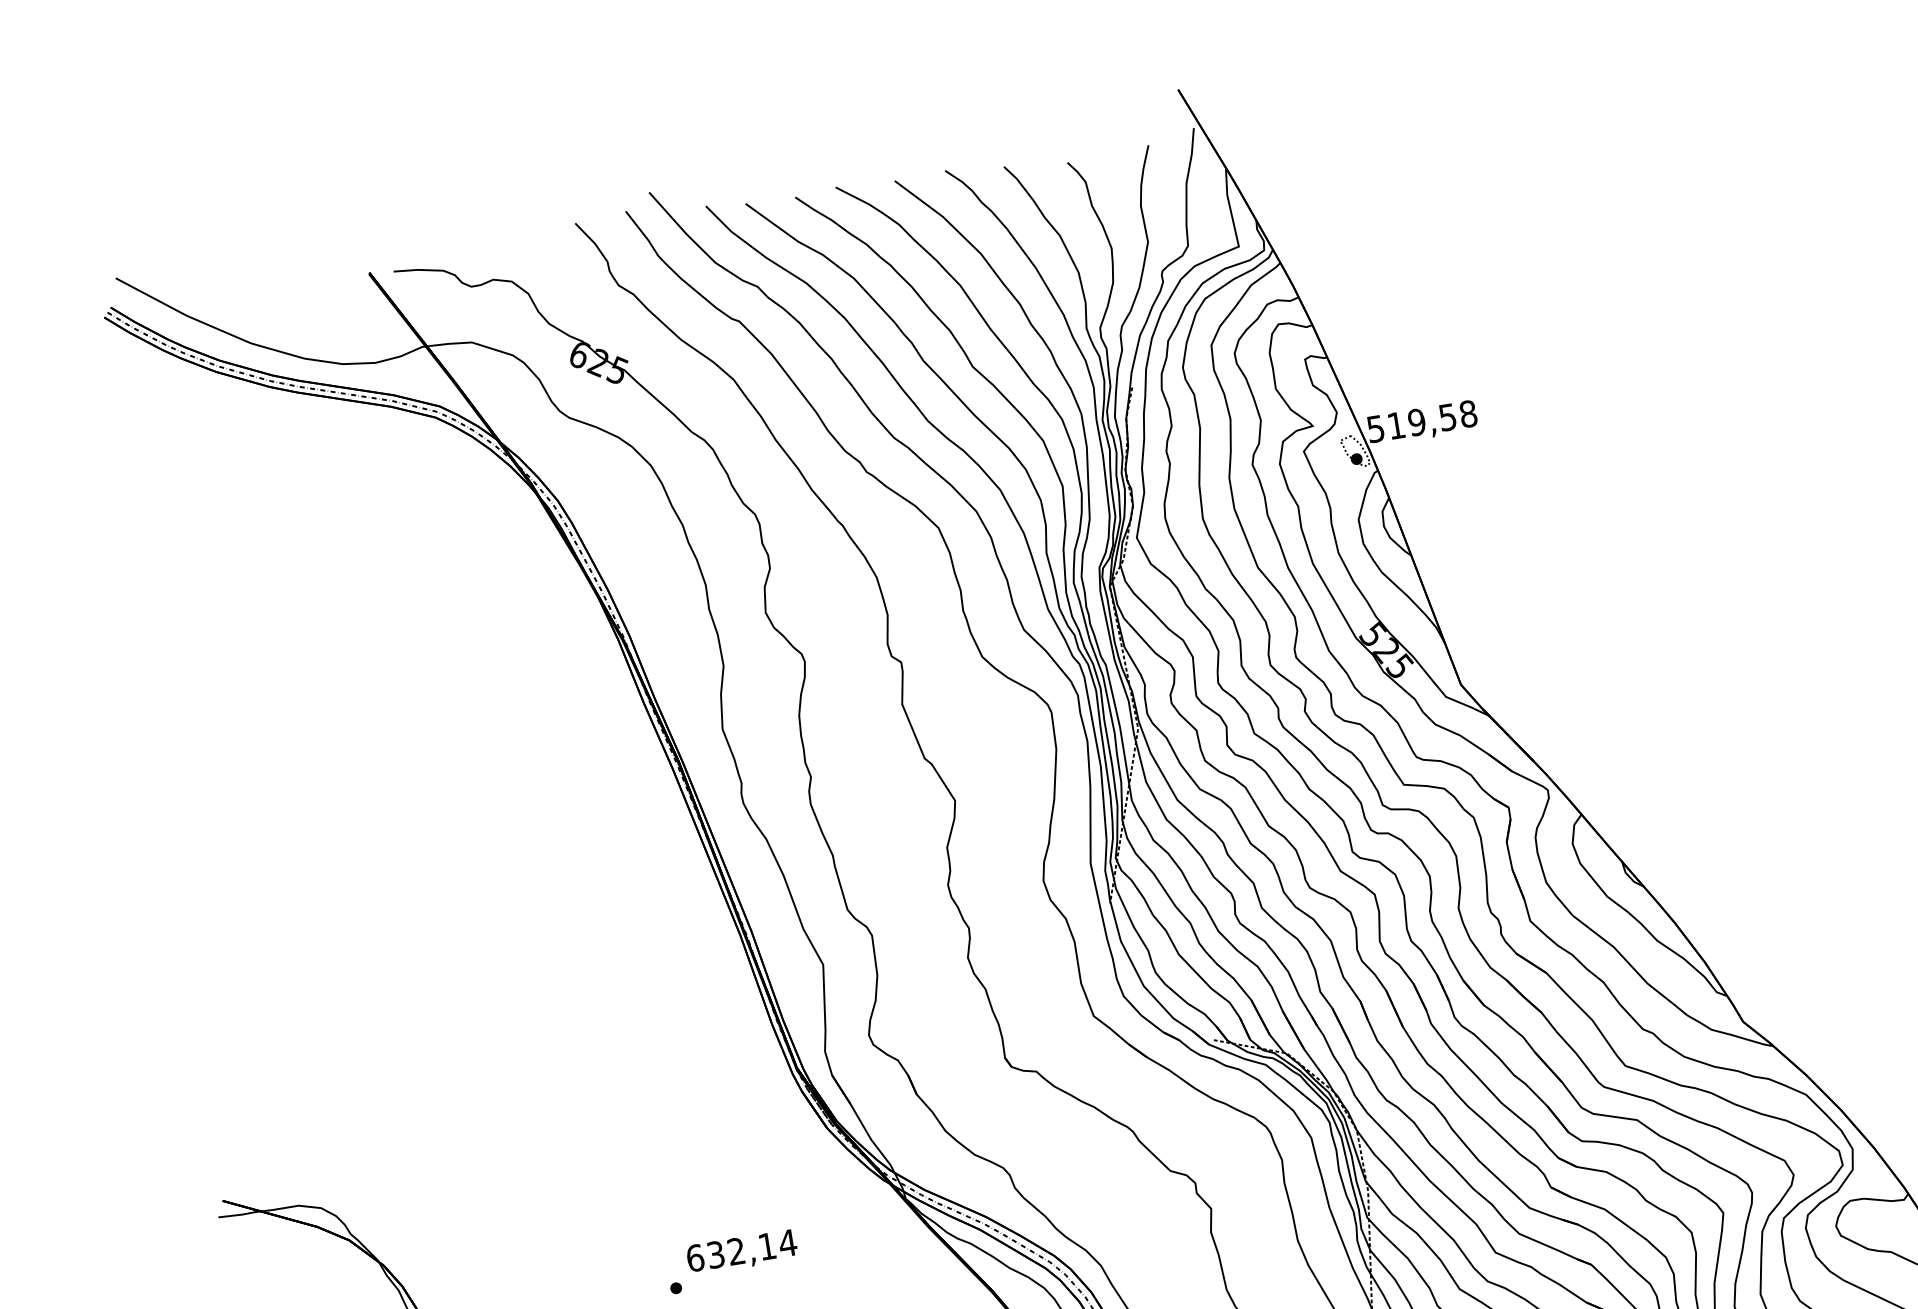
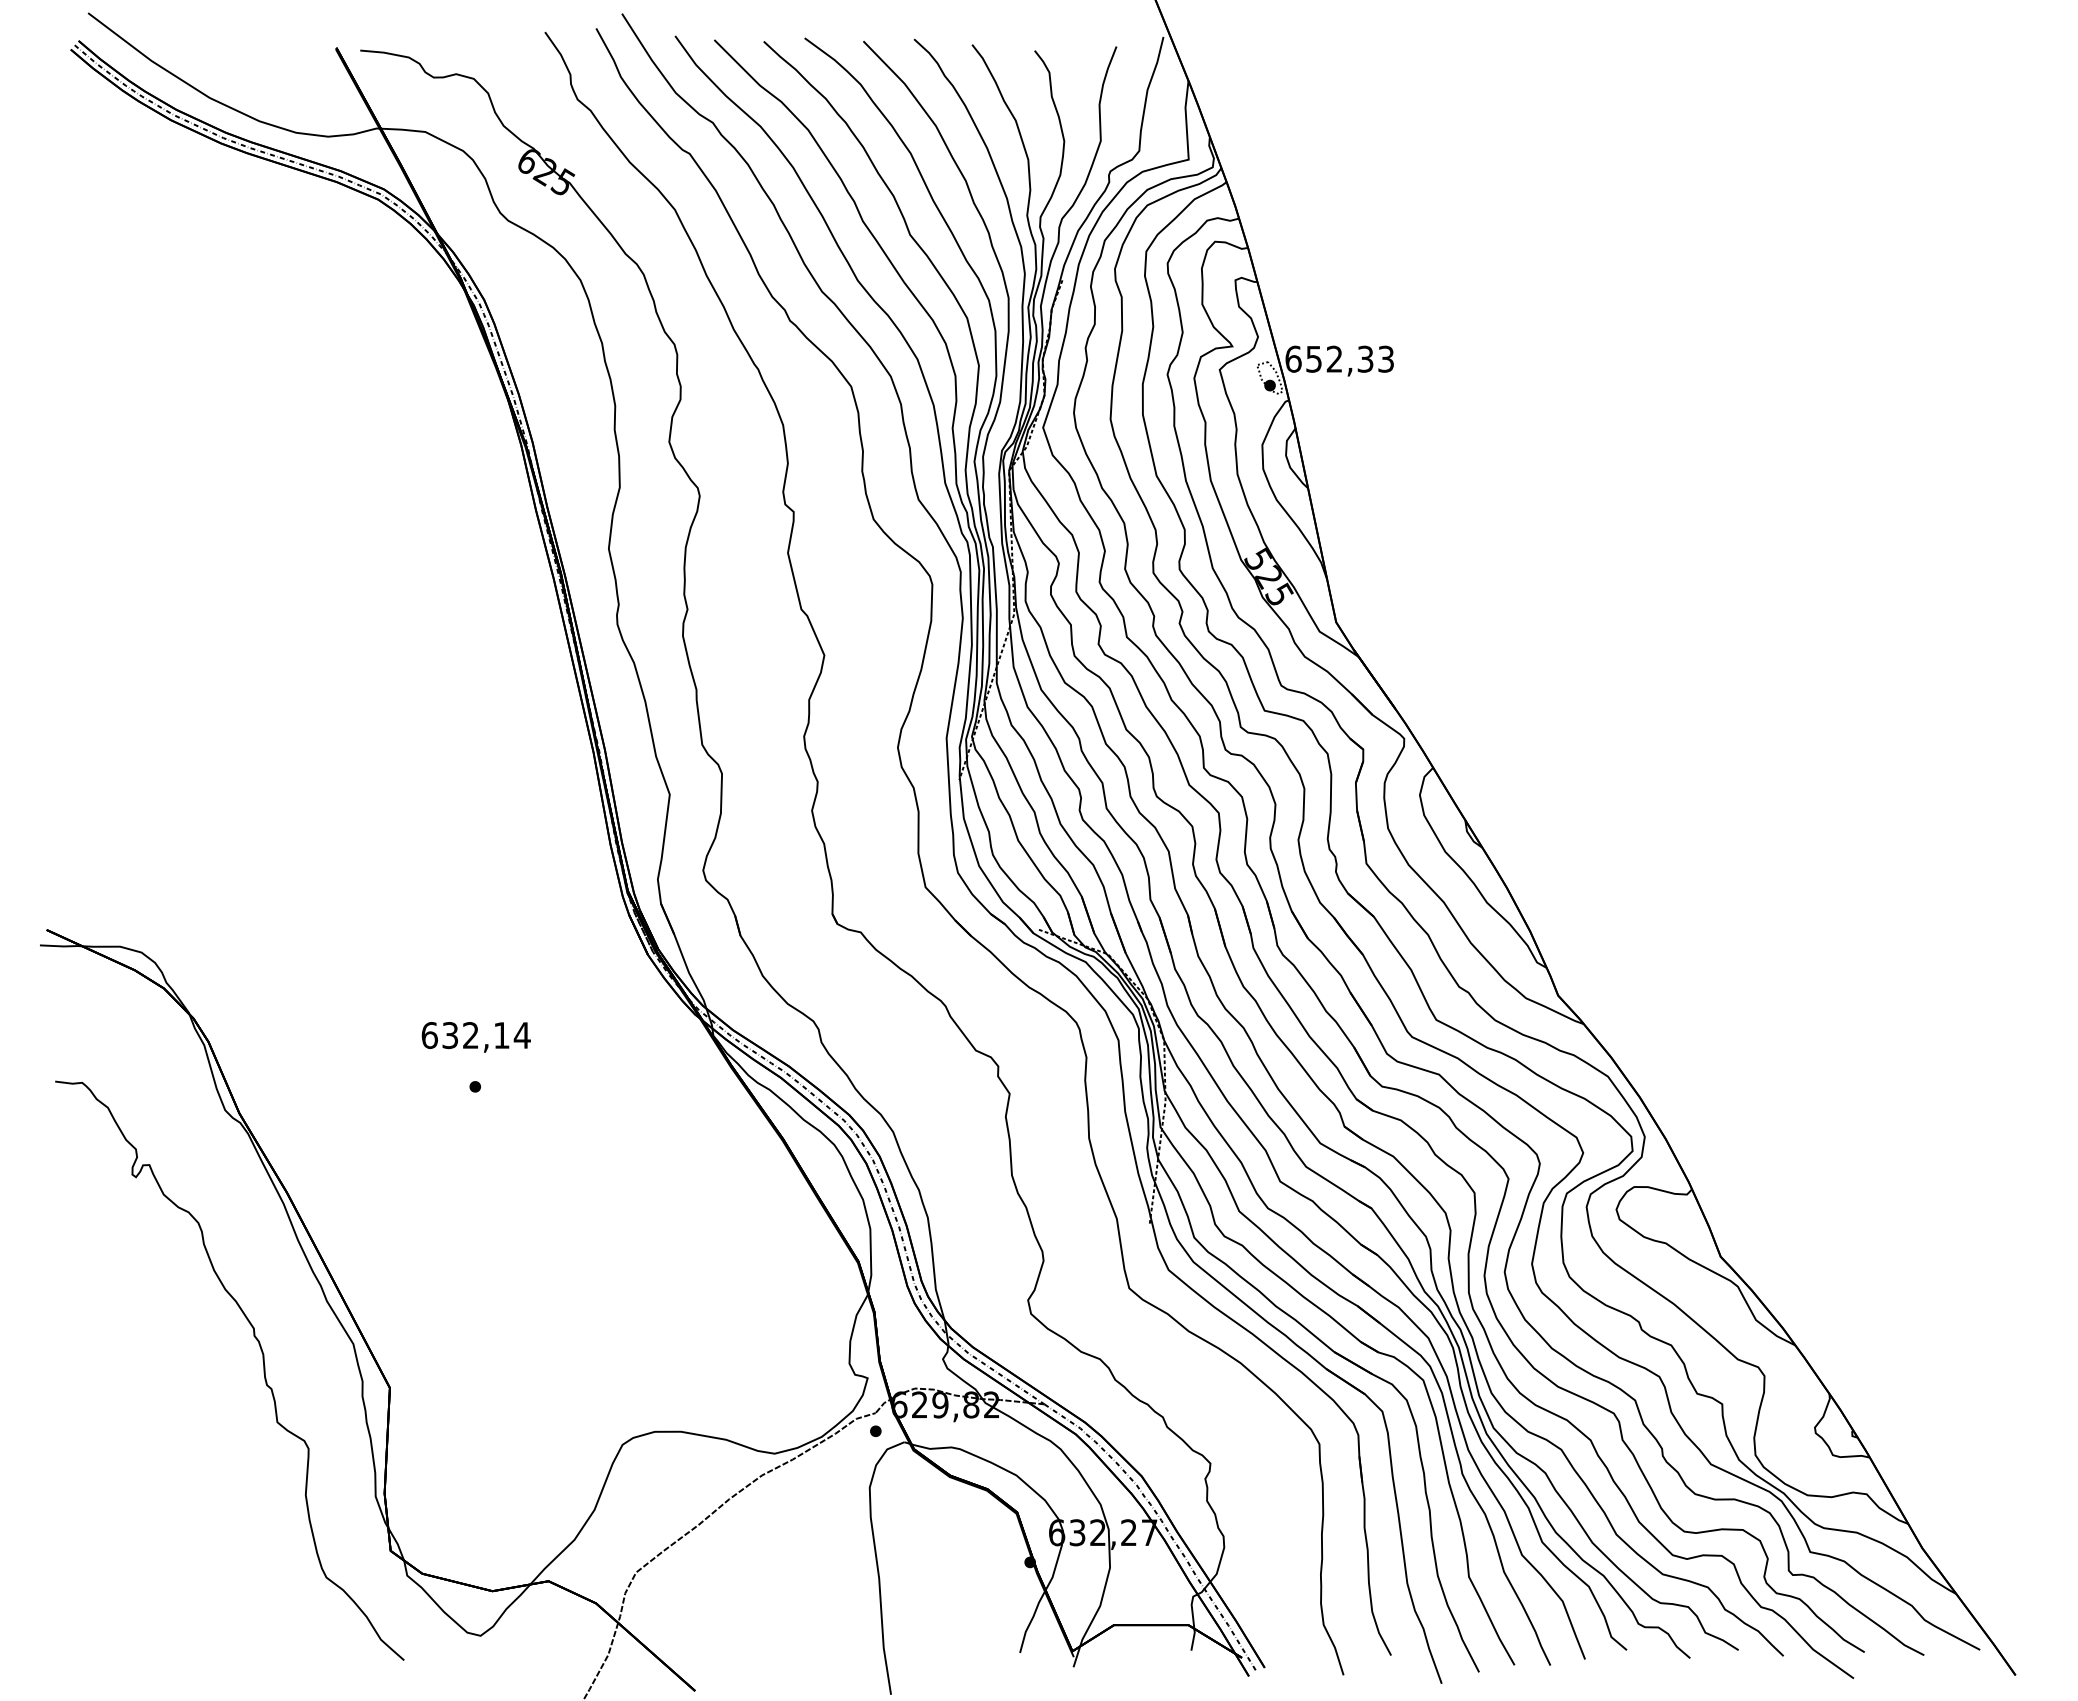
text: (1421, 420) -> (1339, 358), 519,58 -> 652,33
text: (741, 1252) -> (475, 1037), moved

